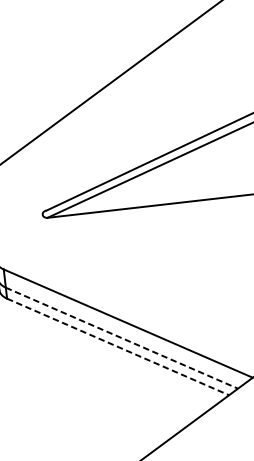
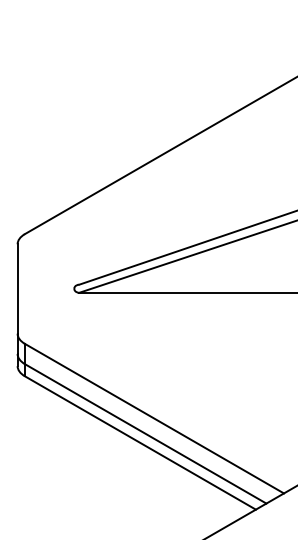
line: (122, 338) -> (146, 434), dashed -> solid
line: (118, 347) -> (140, 443), dashed -> solid

